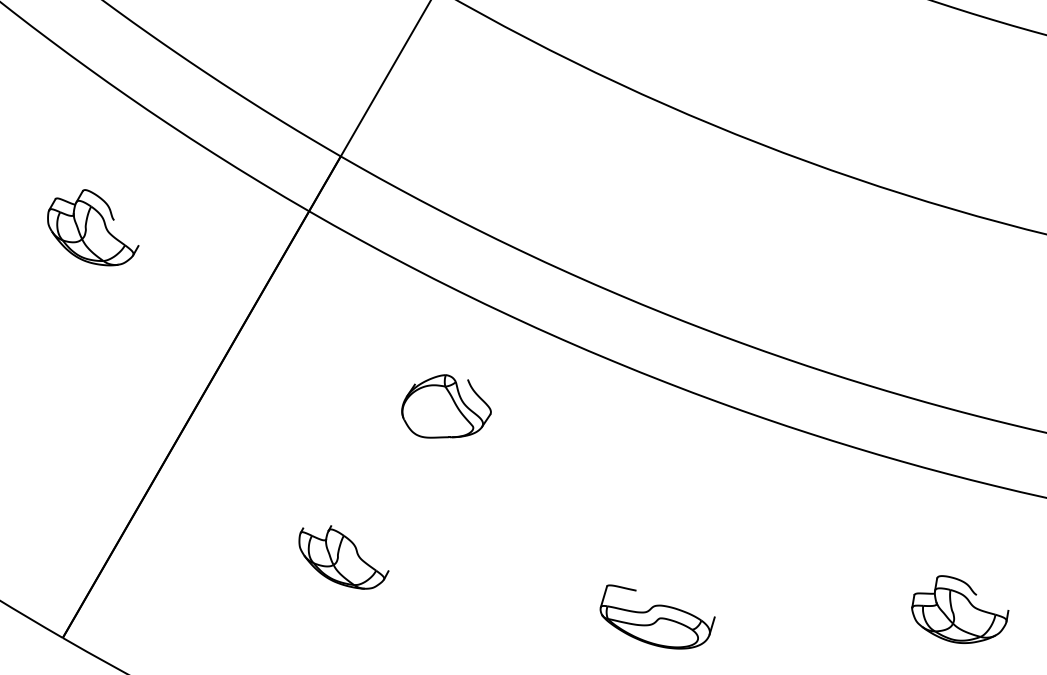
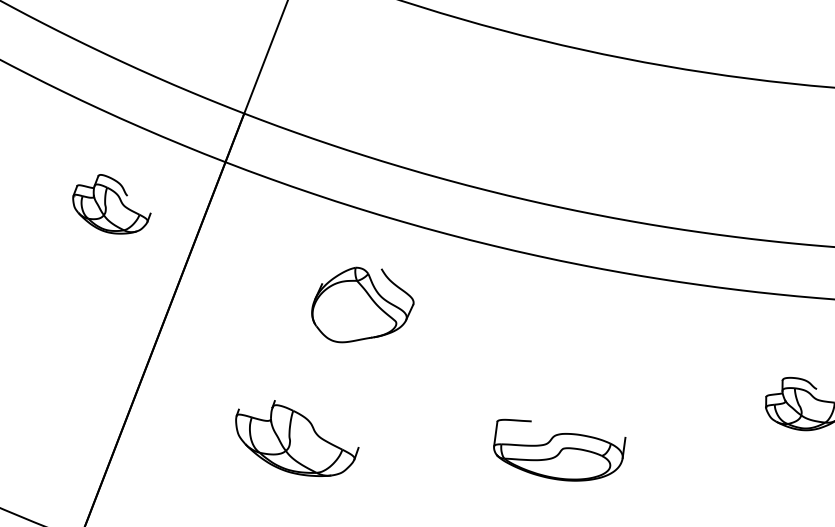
part: (93, 227) -> (111, 204), moved
part: (446, 406) -> (361, 303), size x1.4
part: (343, 557) -> (297, 439), size x1.6
part: (657, 616) -> (560, 447), size x1.4

